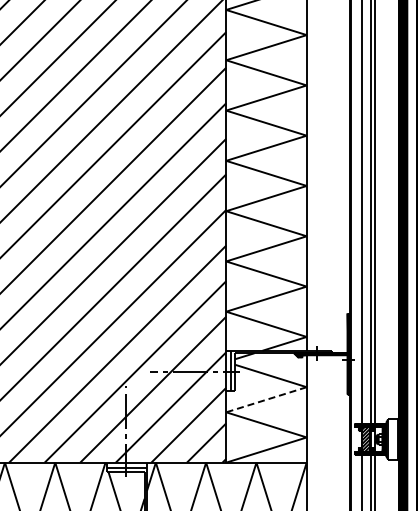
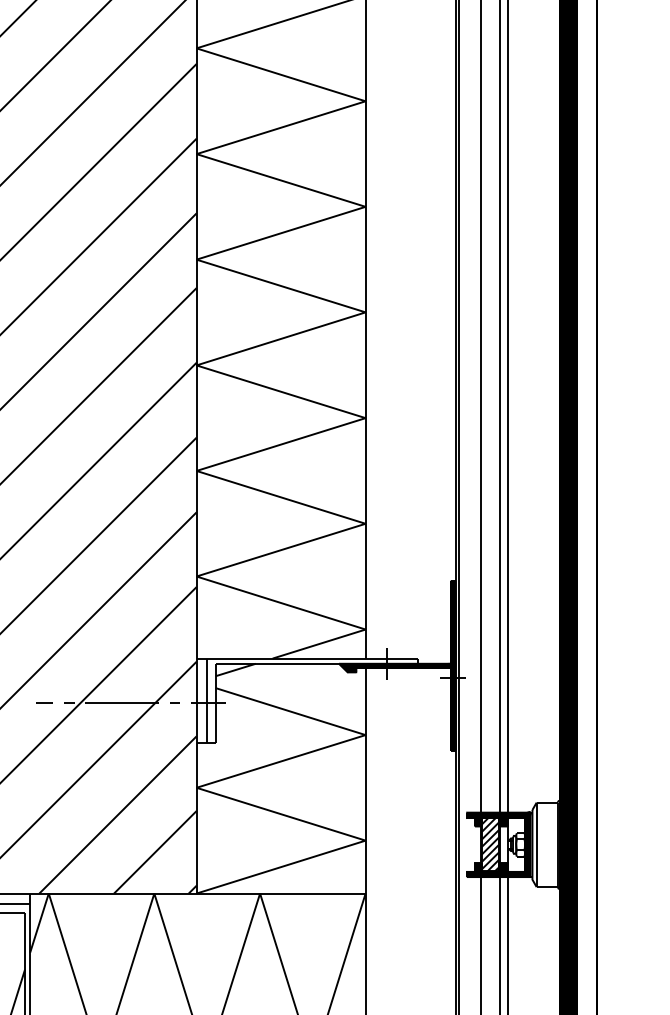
line: (266, 399) -> (281, 760), dashed -> solid

